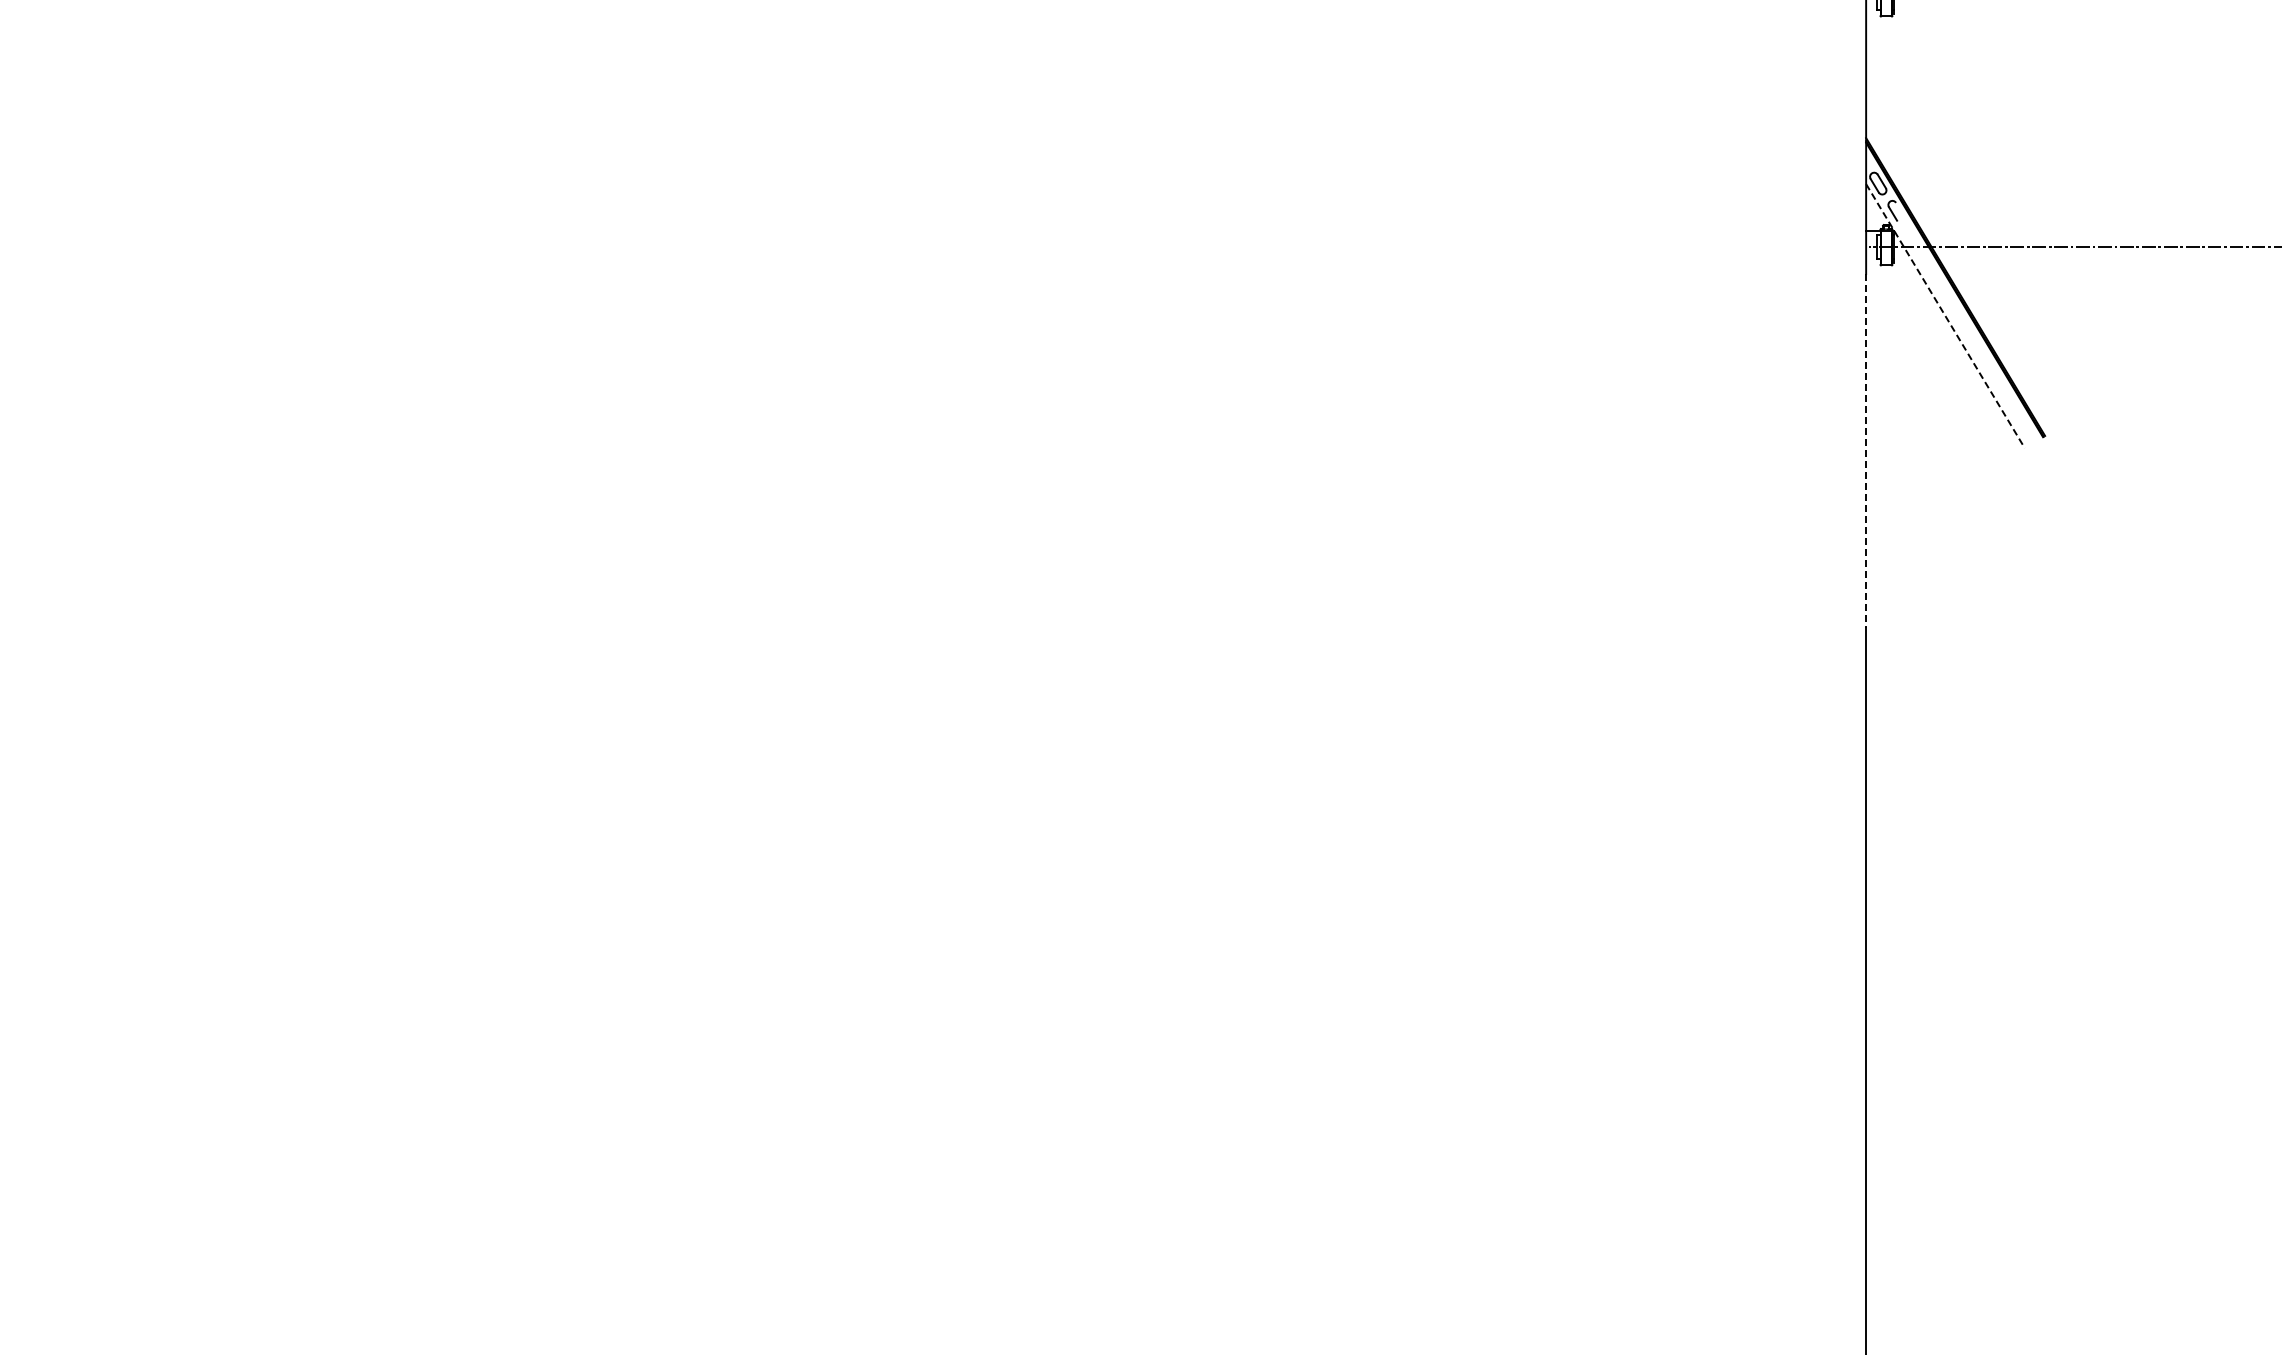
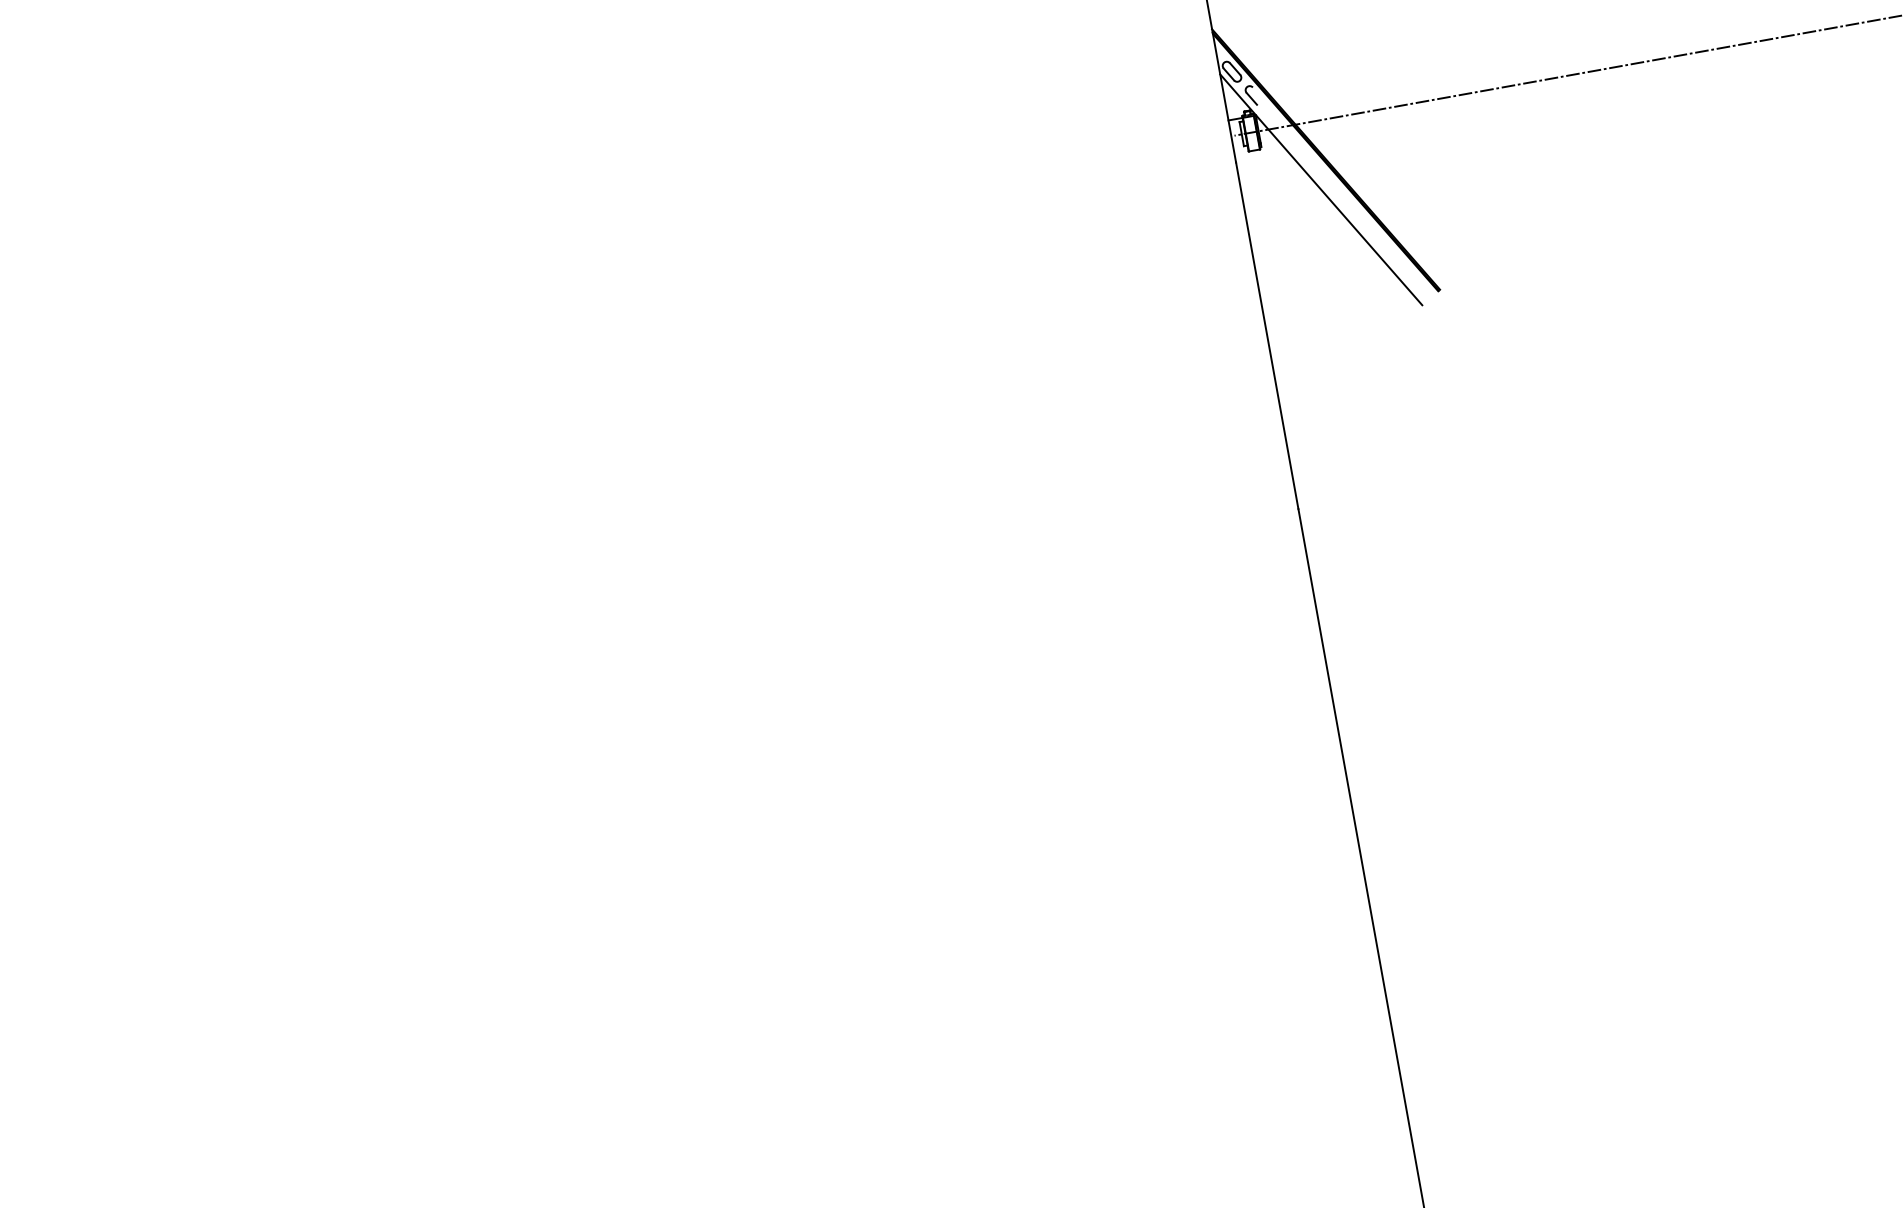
line: (1945, 316) -> (1321, 190), dashed -> solid
line: (1866, 450) -> (1267, 335), dashed -> solid

